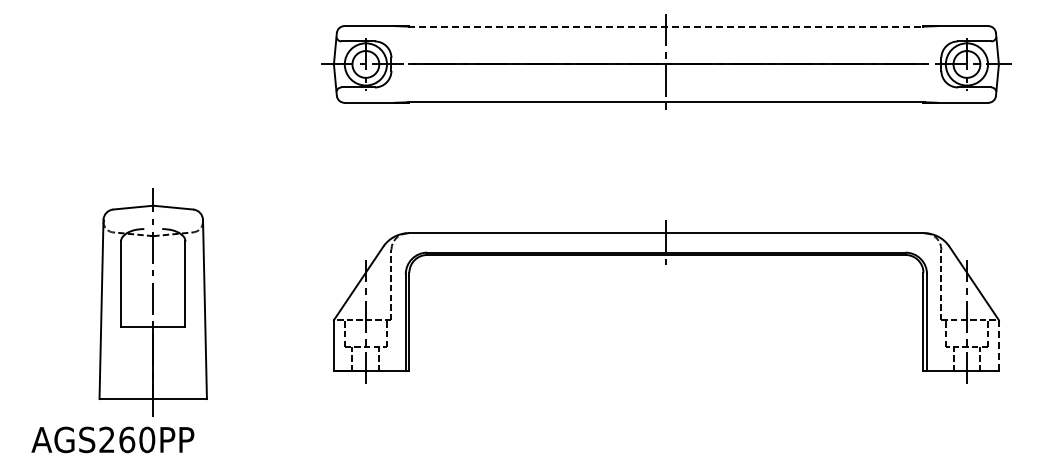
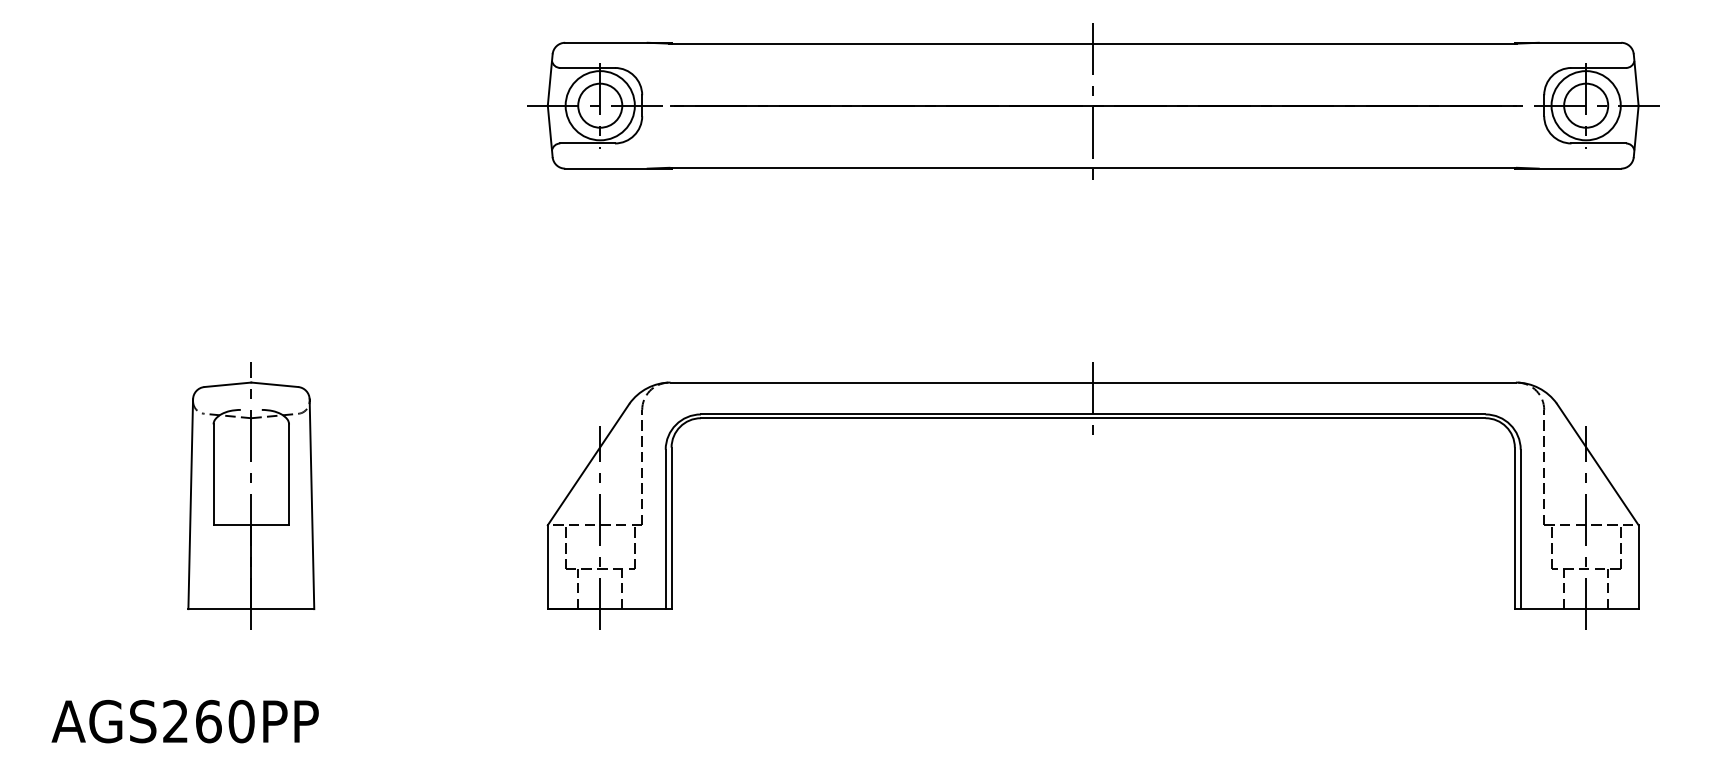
line: (666, 26) -> (1093, 43), dashed -> solid
part: (152, 301) -> (250, 494), size x0.71
line: (998, 345) -> (1637, 566), dashed -> solid

